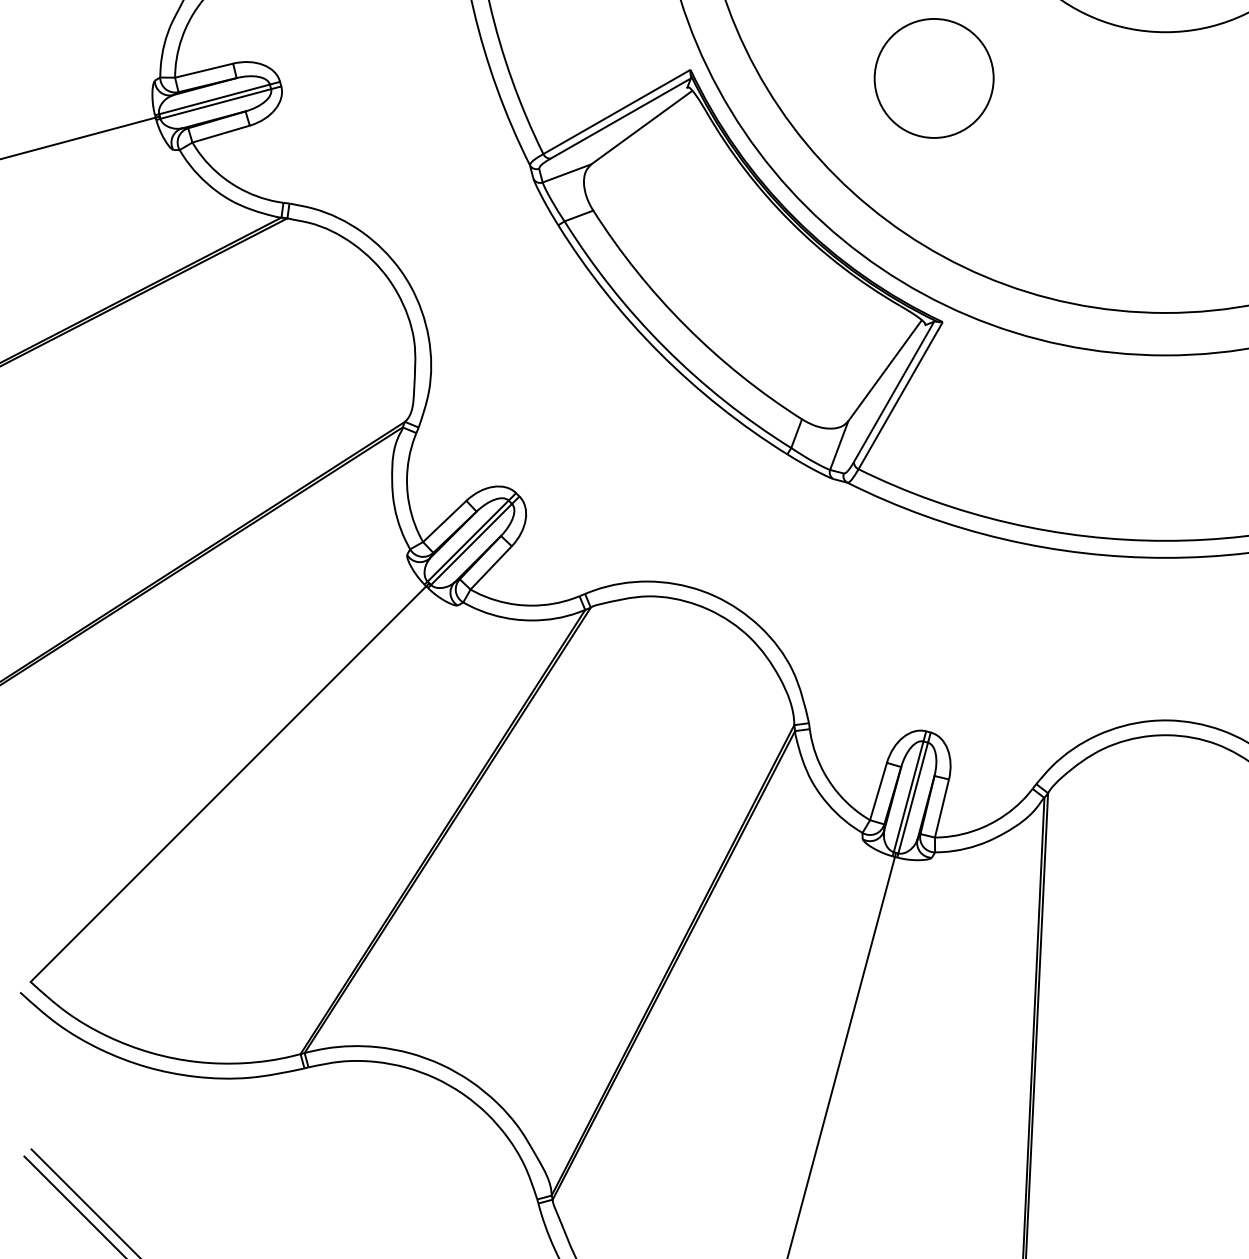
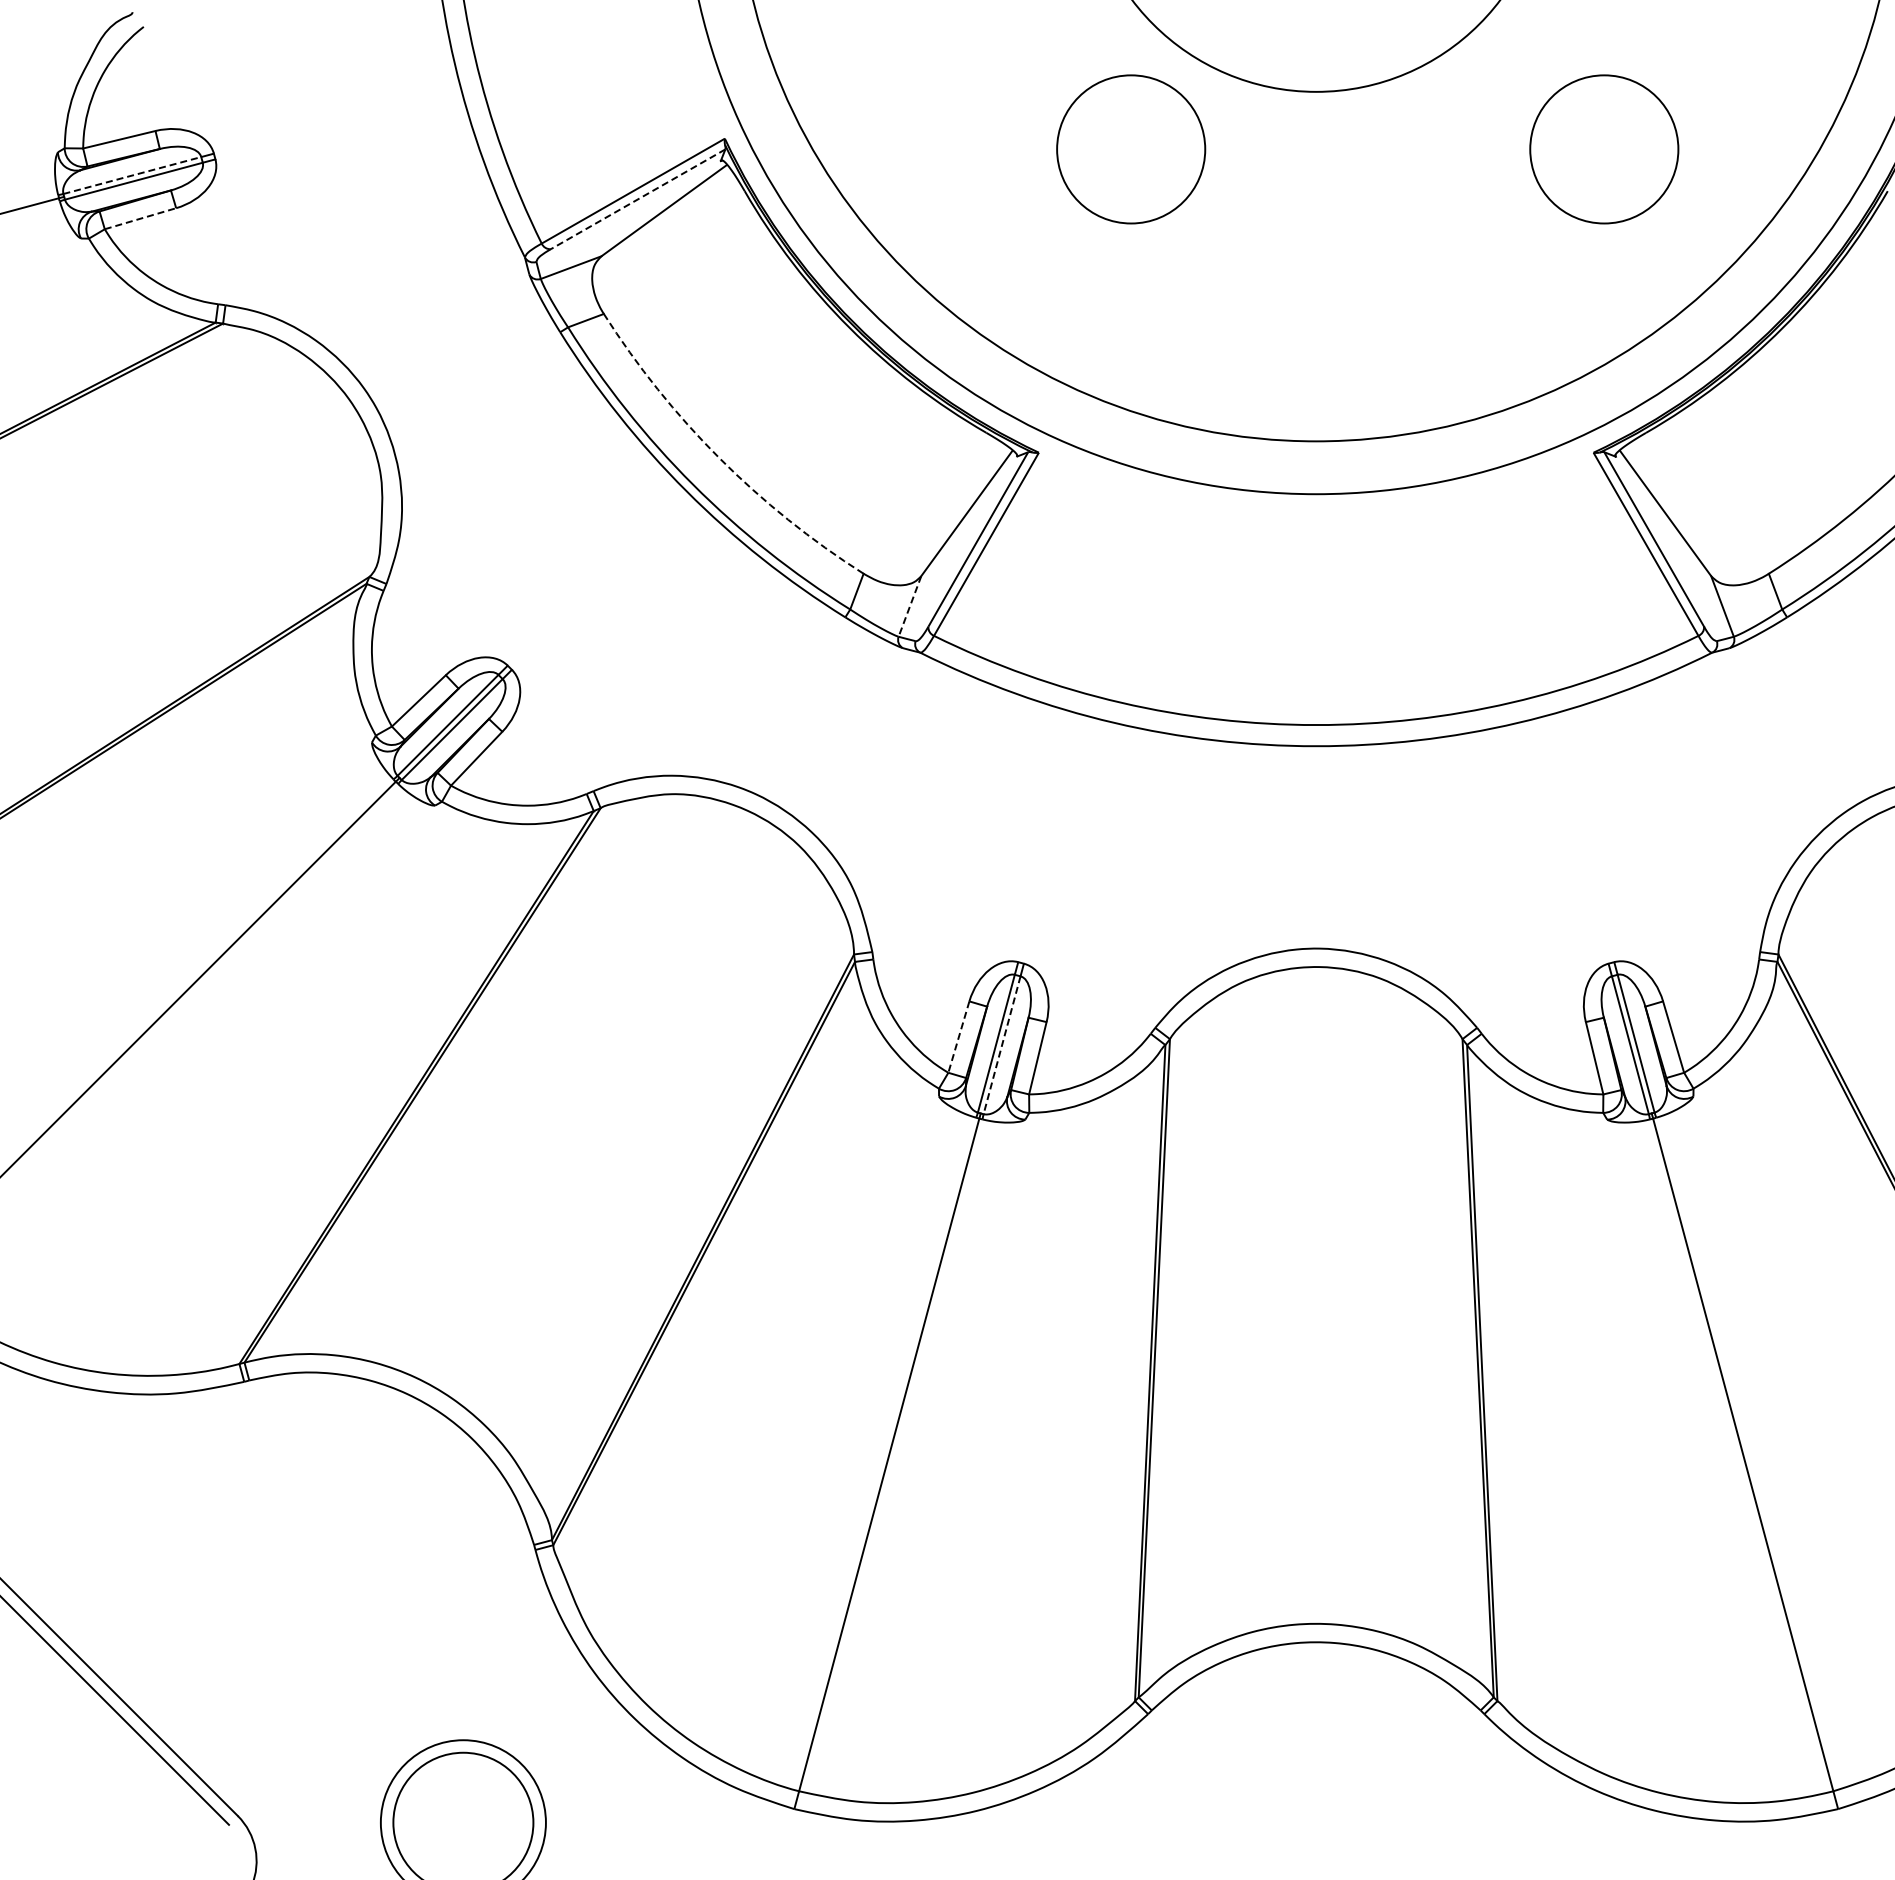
circle: (934, 78) -> (1131, 149), moved
line: (214, 99) -> (132, 175), solid -> dashed
line: (621, 118) -> (638, 199), solid -> dashed
line: (221, 133) -> (140, 218), solid -> dashed
arc: (686, 326) -> (719, 458), solid -> dashed
line: (838, 445) -> (909, 606), solid -> dashed
line: (878, 791) -> (958, 1037), solid -> dashed
line: (912, 798) -> (1001, 1045), solid -> dashed

